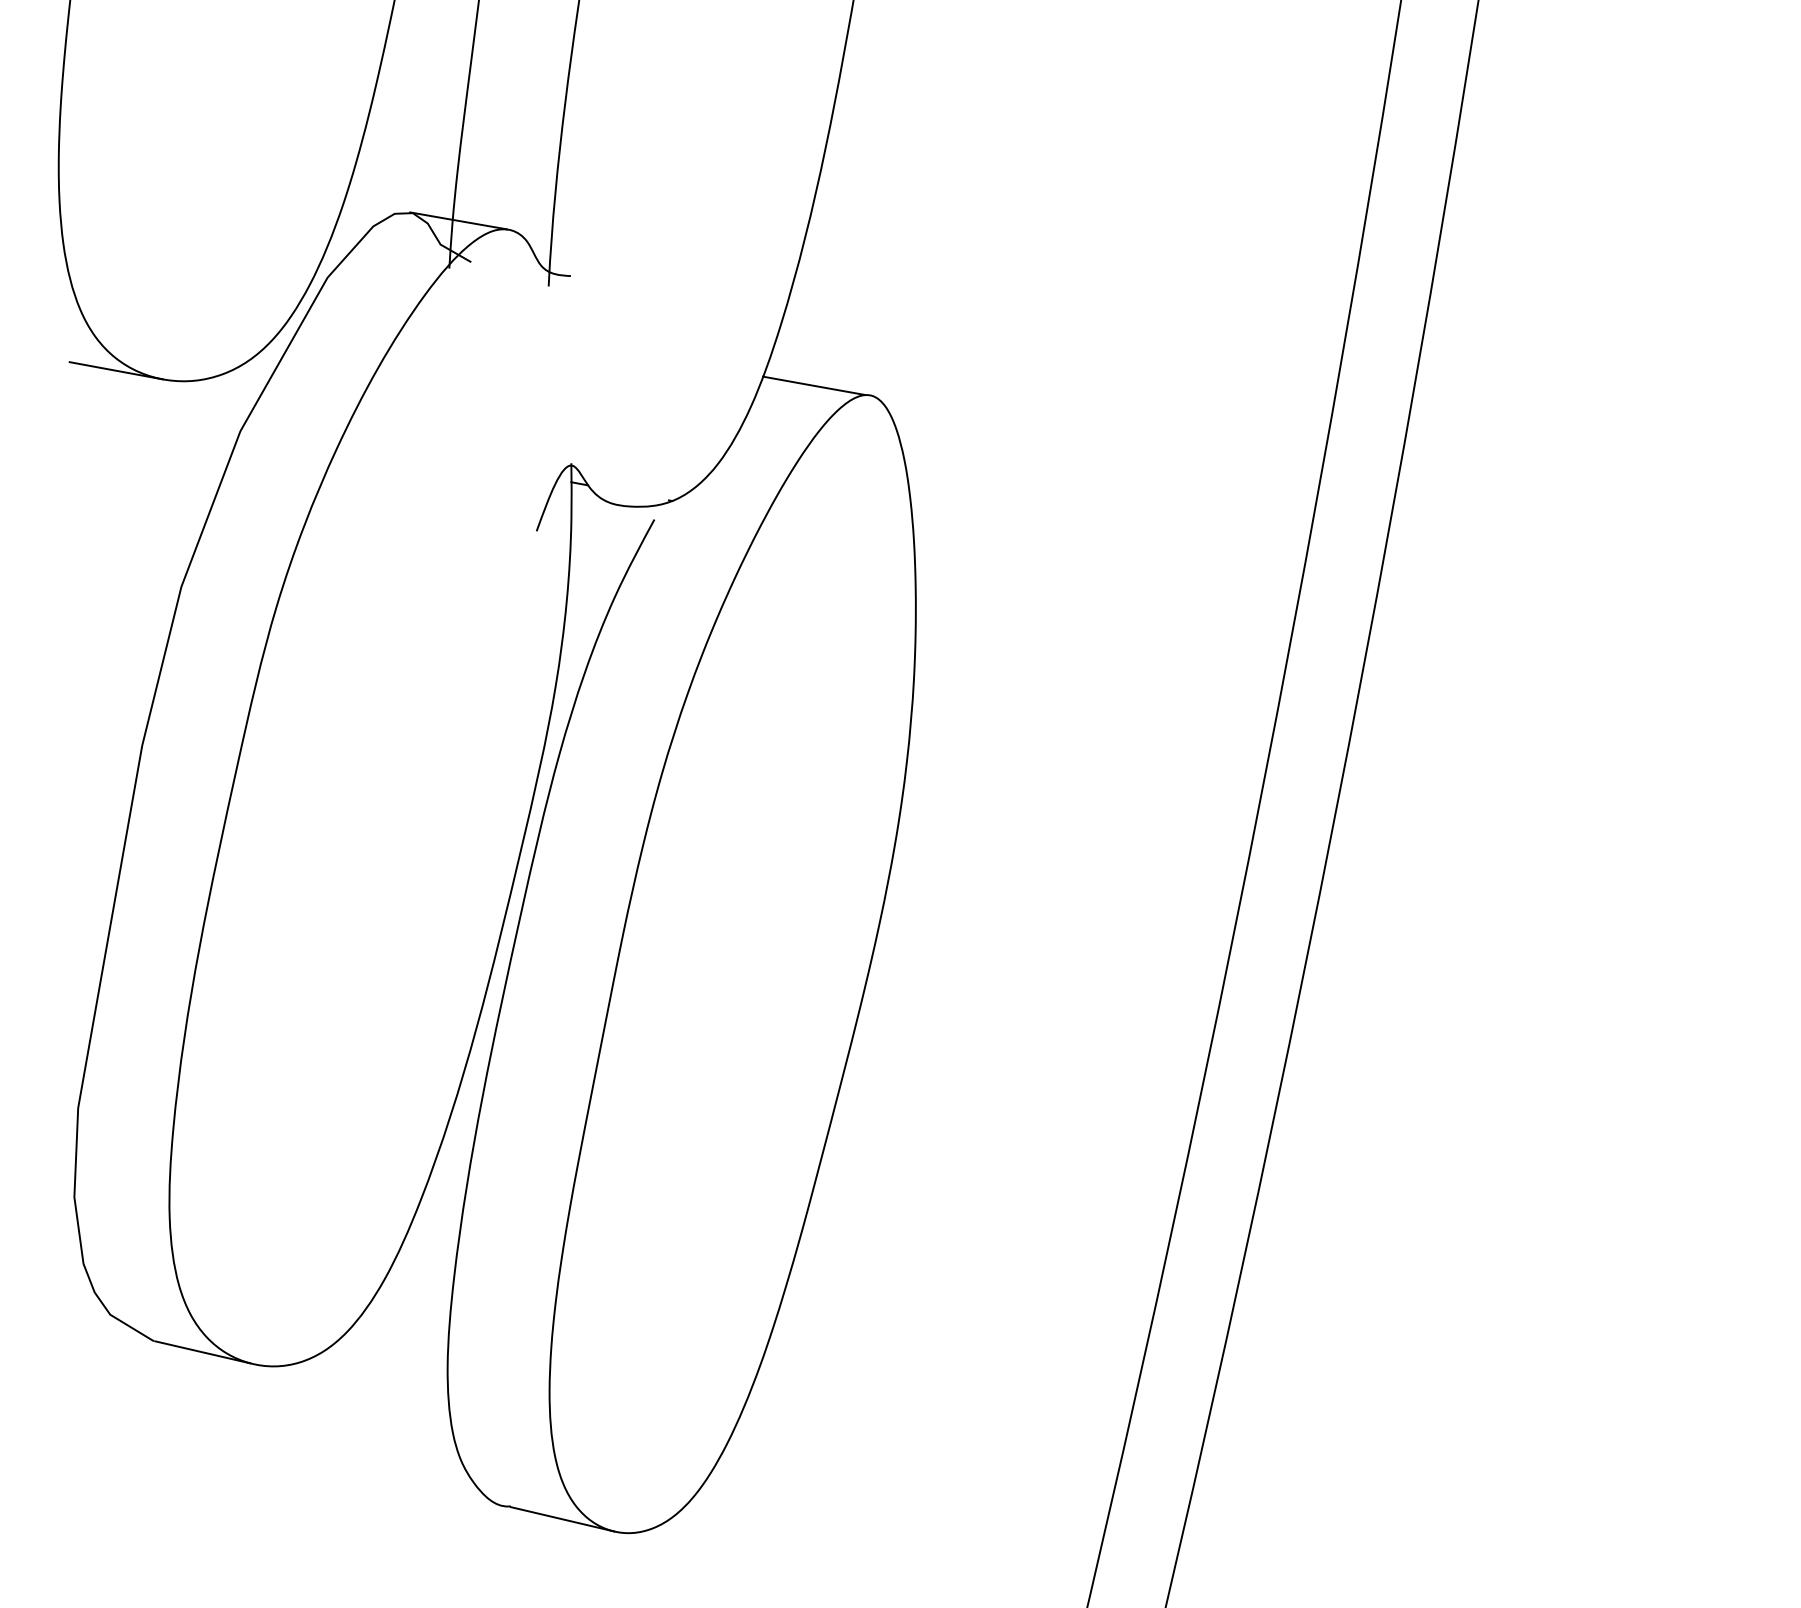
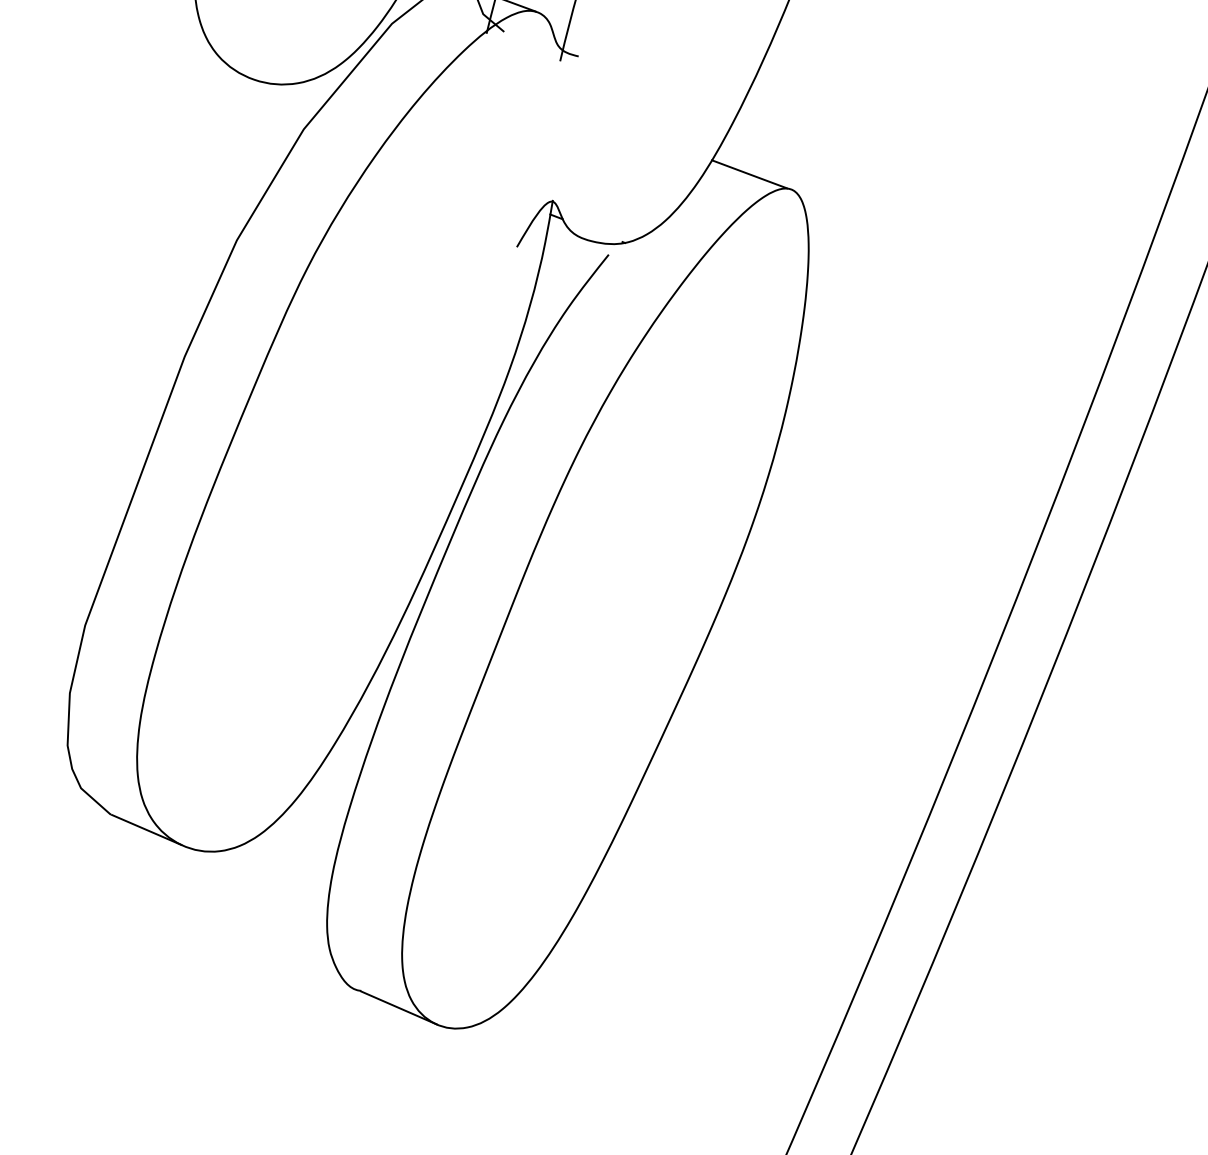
line: (115, 370) -> (216, 65), removed

